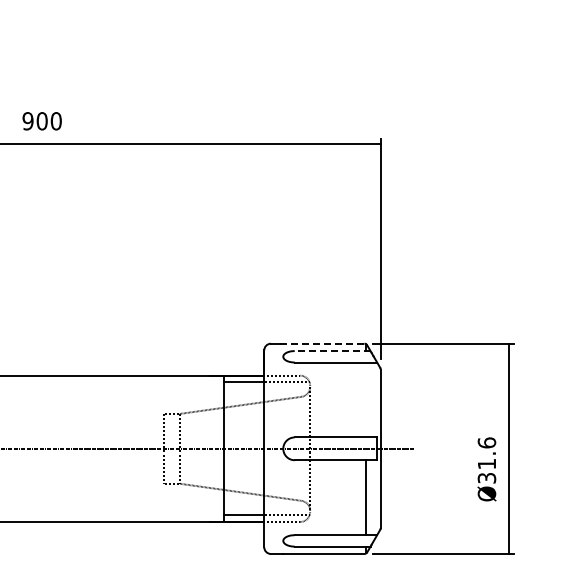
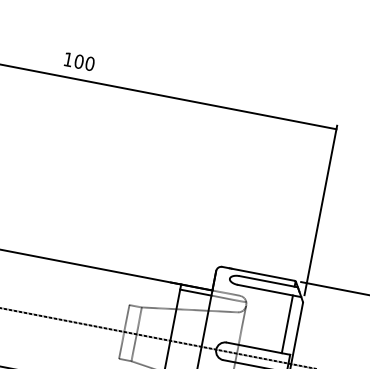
text: (27, 121) -> (67, 59), 900 -> 100
line: (323, 343) -> (262, 274), dashed -> solid
line: (332, 351) -> (268, 282), dashed -> solid
line: (366, 399) -> (287, 324), added

